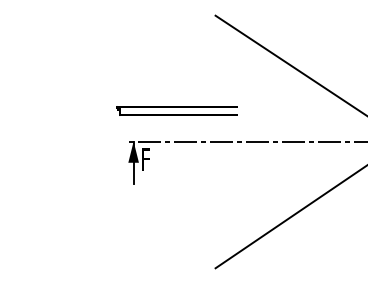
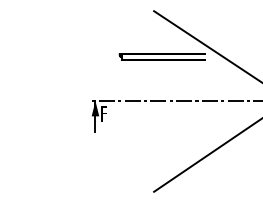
part: (176, 110) -> (161, 56), moved

